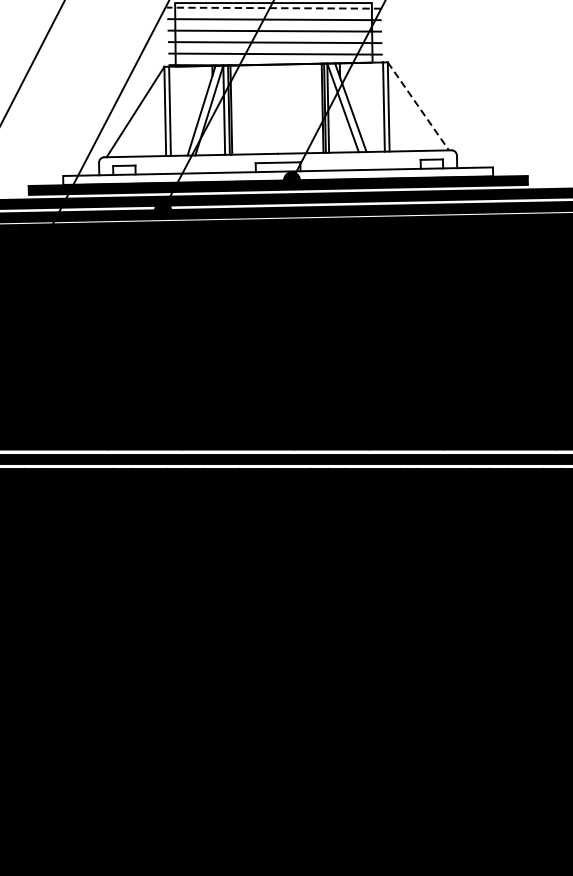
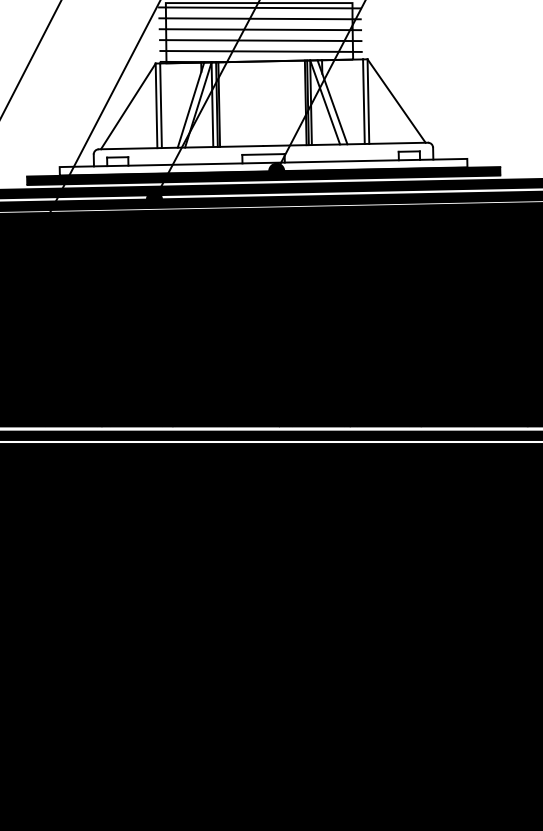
line: (273, 7) -> (259, 7), dashed -> solid
line: (418, 106) -> (396, 101), dashed -> solid

